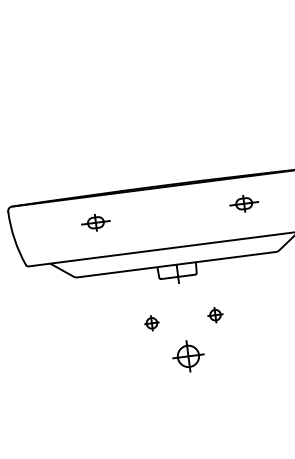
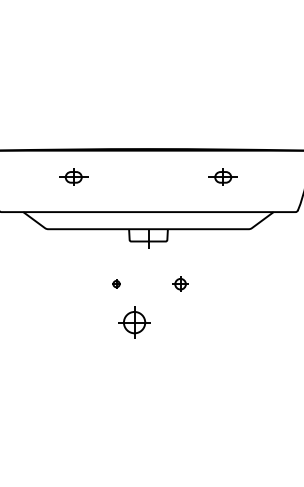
part: (151, 322) -> (116, 283), size x0.6
part: (188, 356) -> (134, 322), moved

